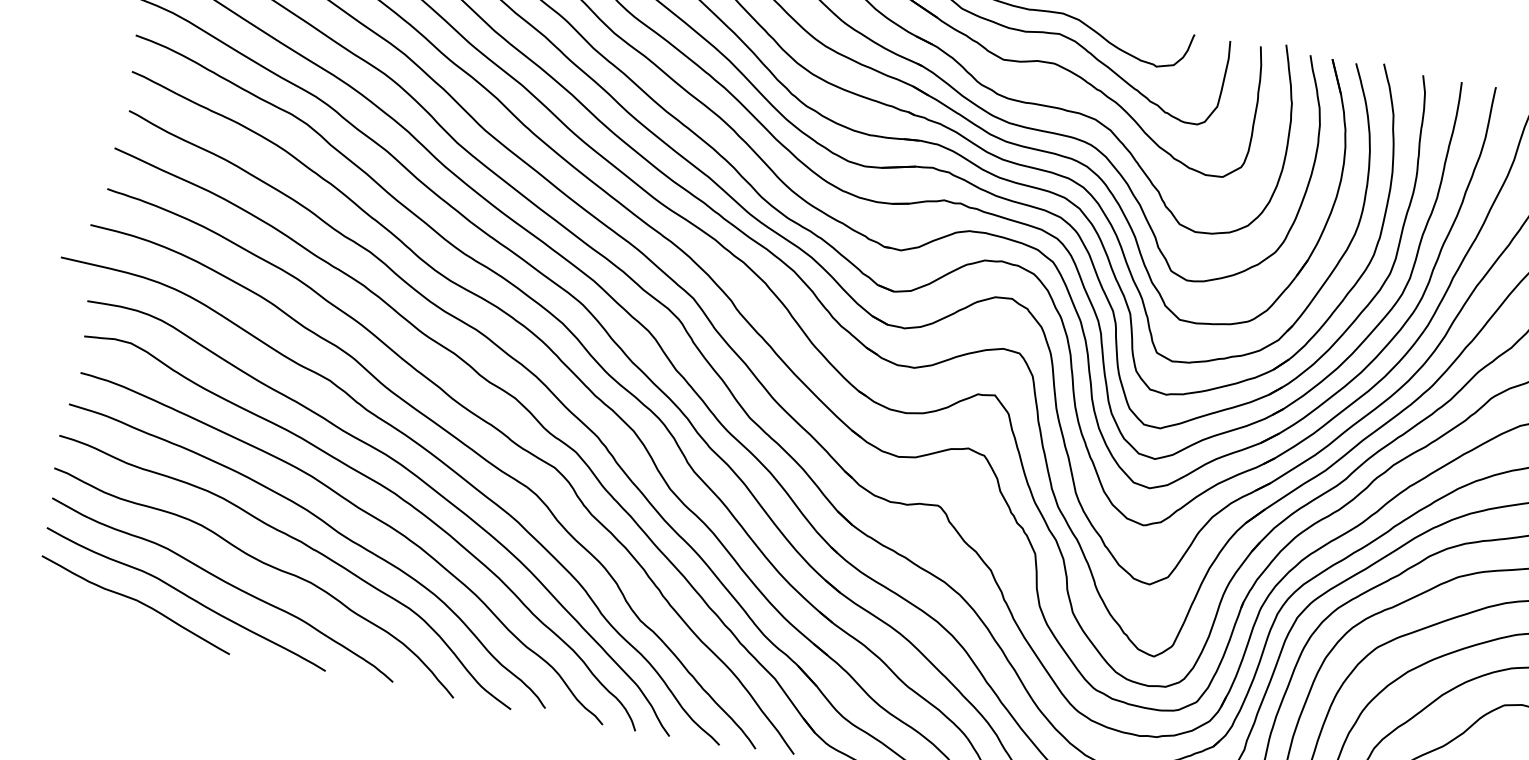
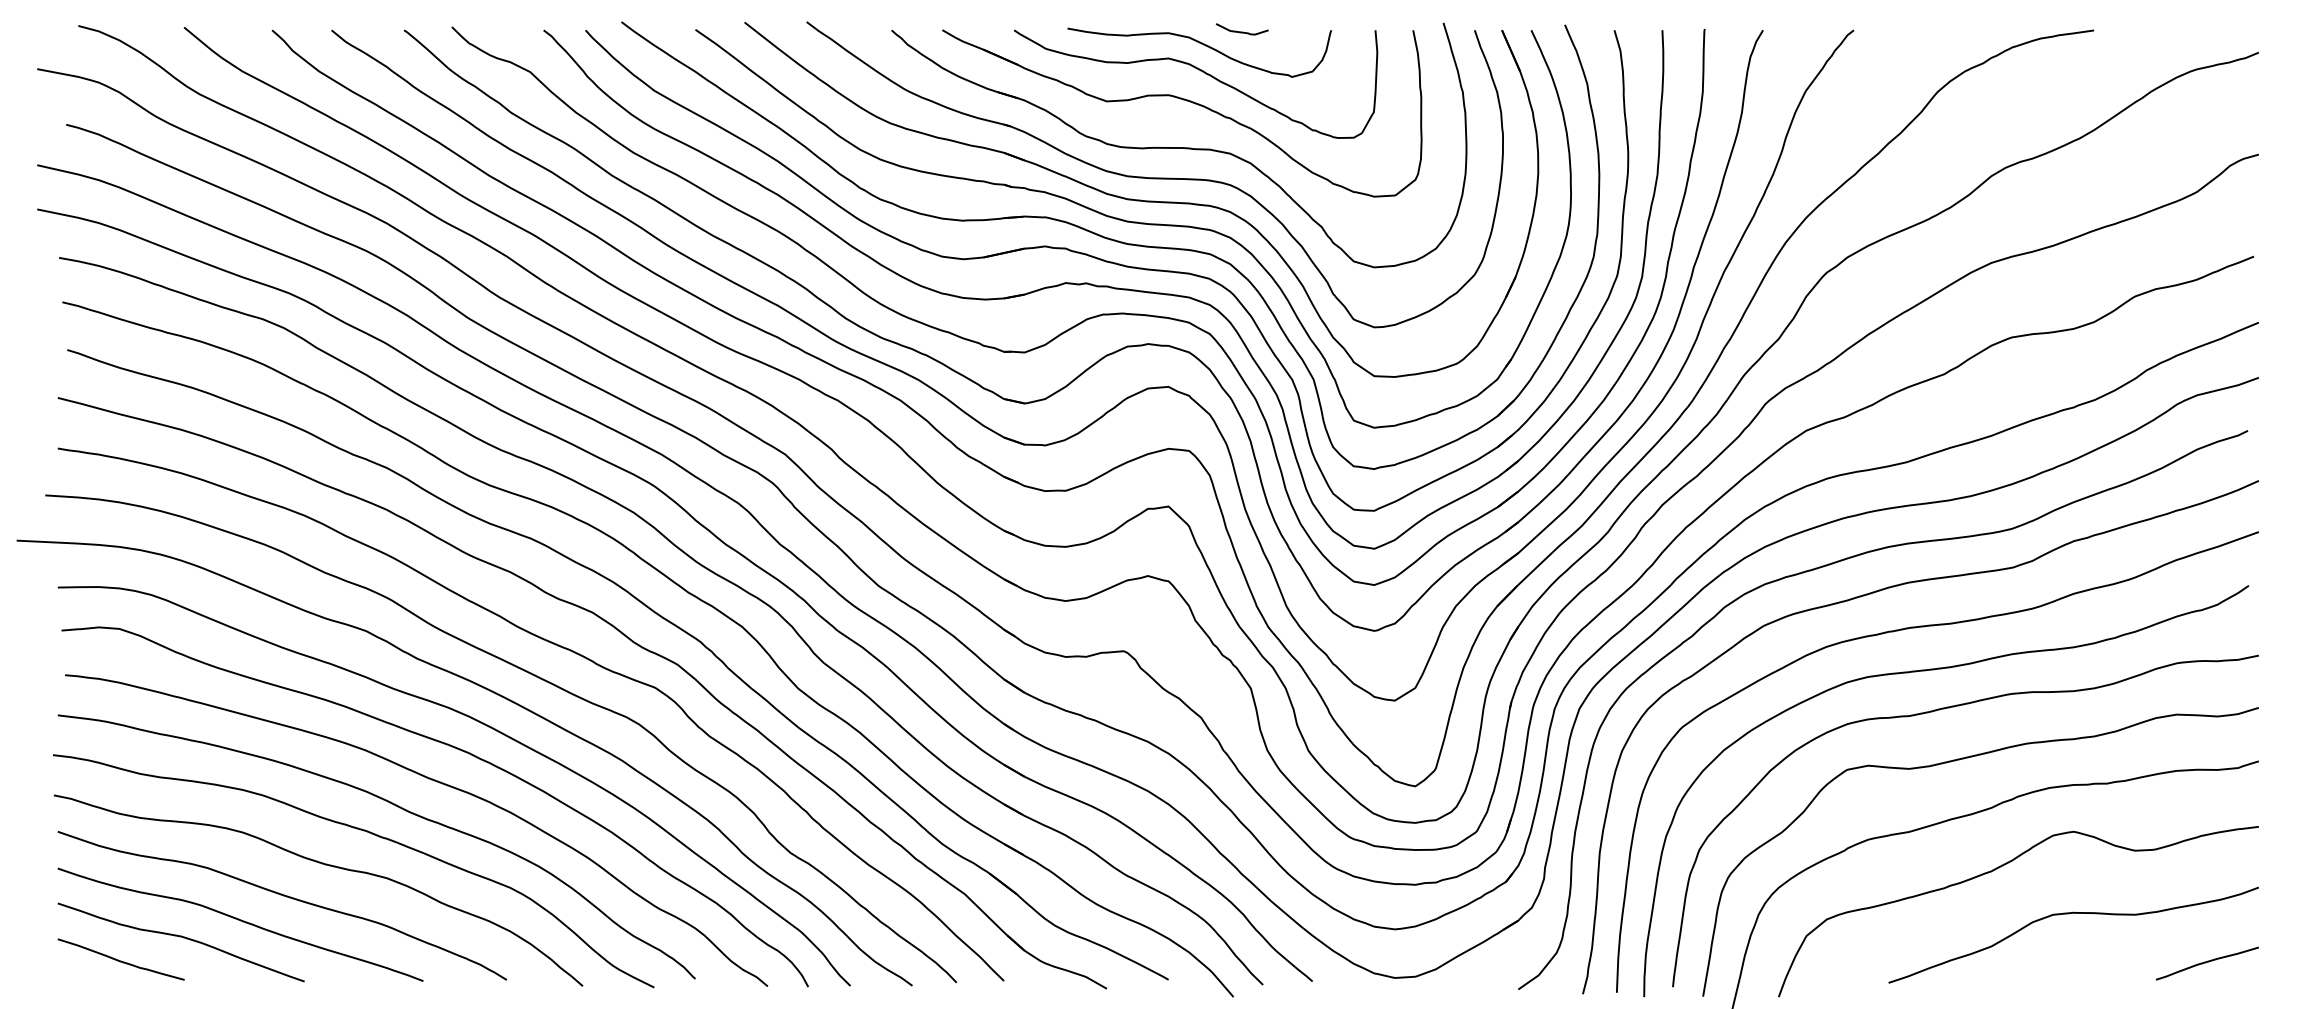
curve: (1122, 22) -> (1242, 31), added
curve: (84, 611) -> (120, 960), added

